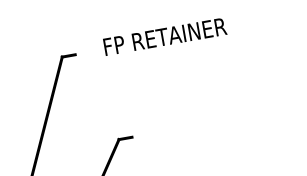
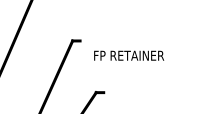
text: (165, 36) -> (129, 55), moved

